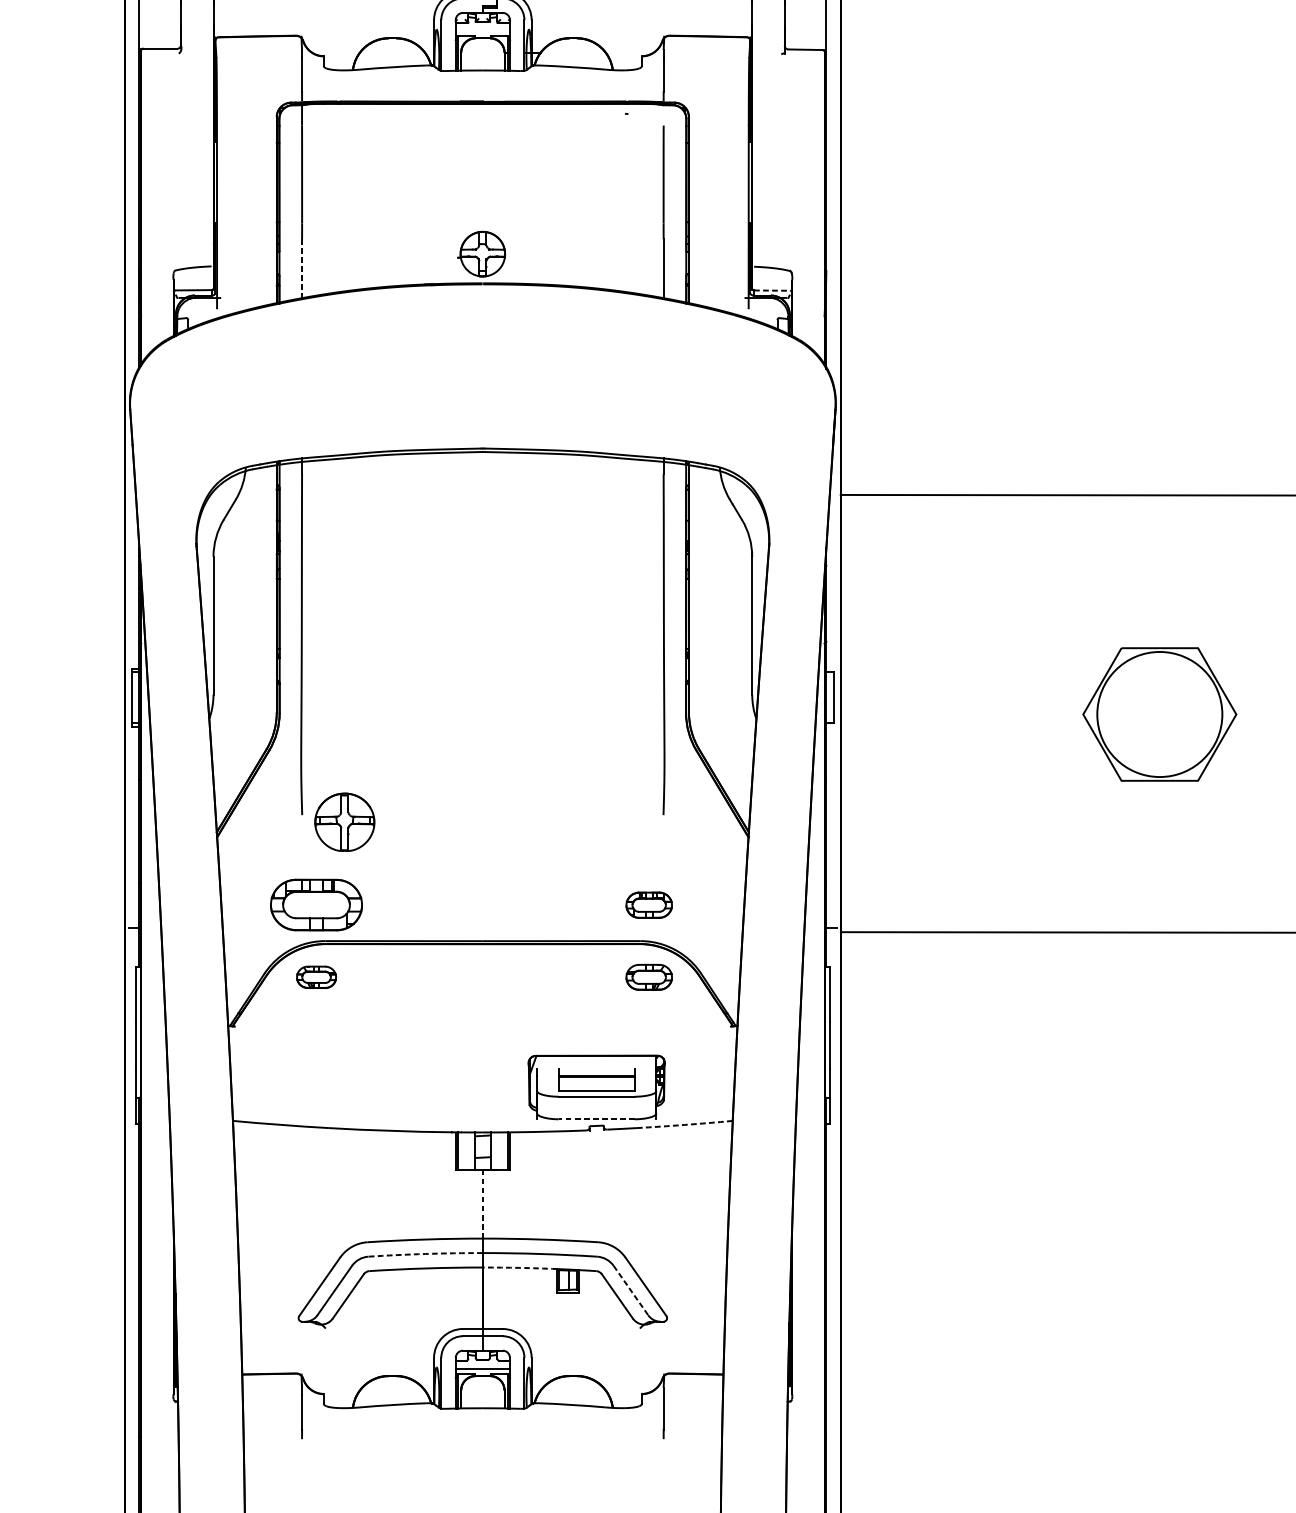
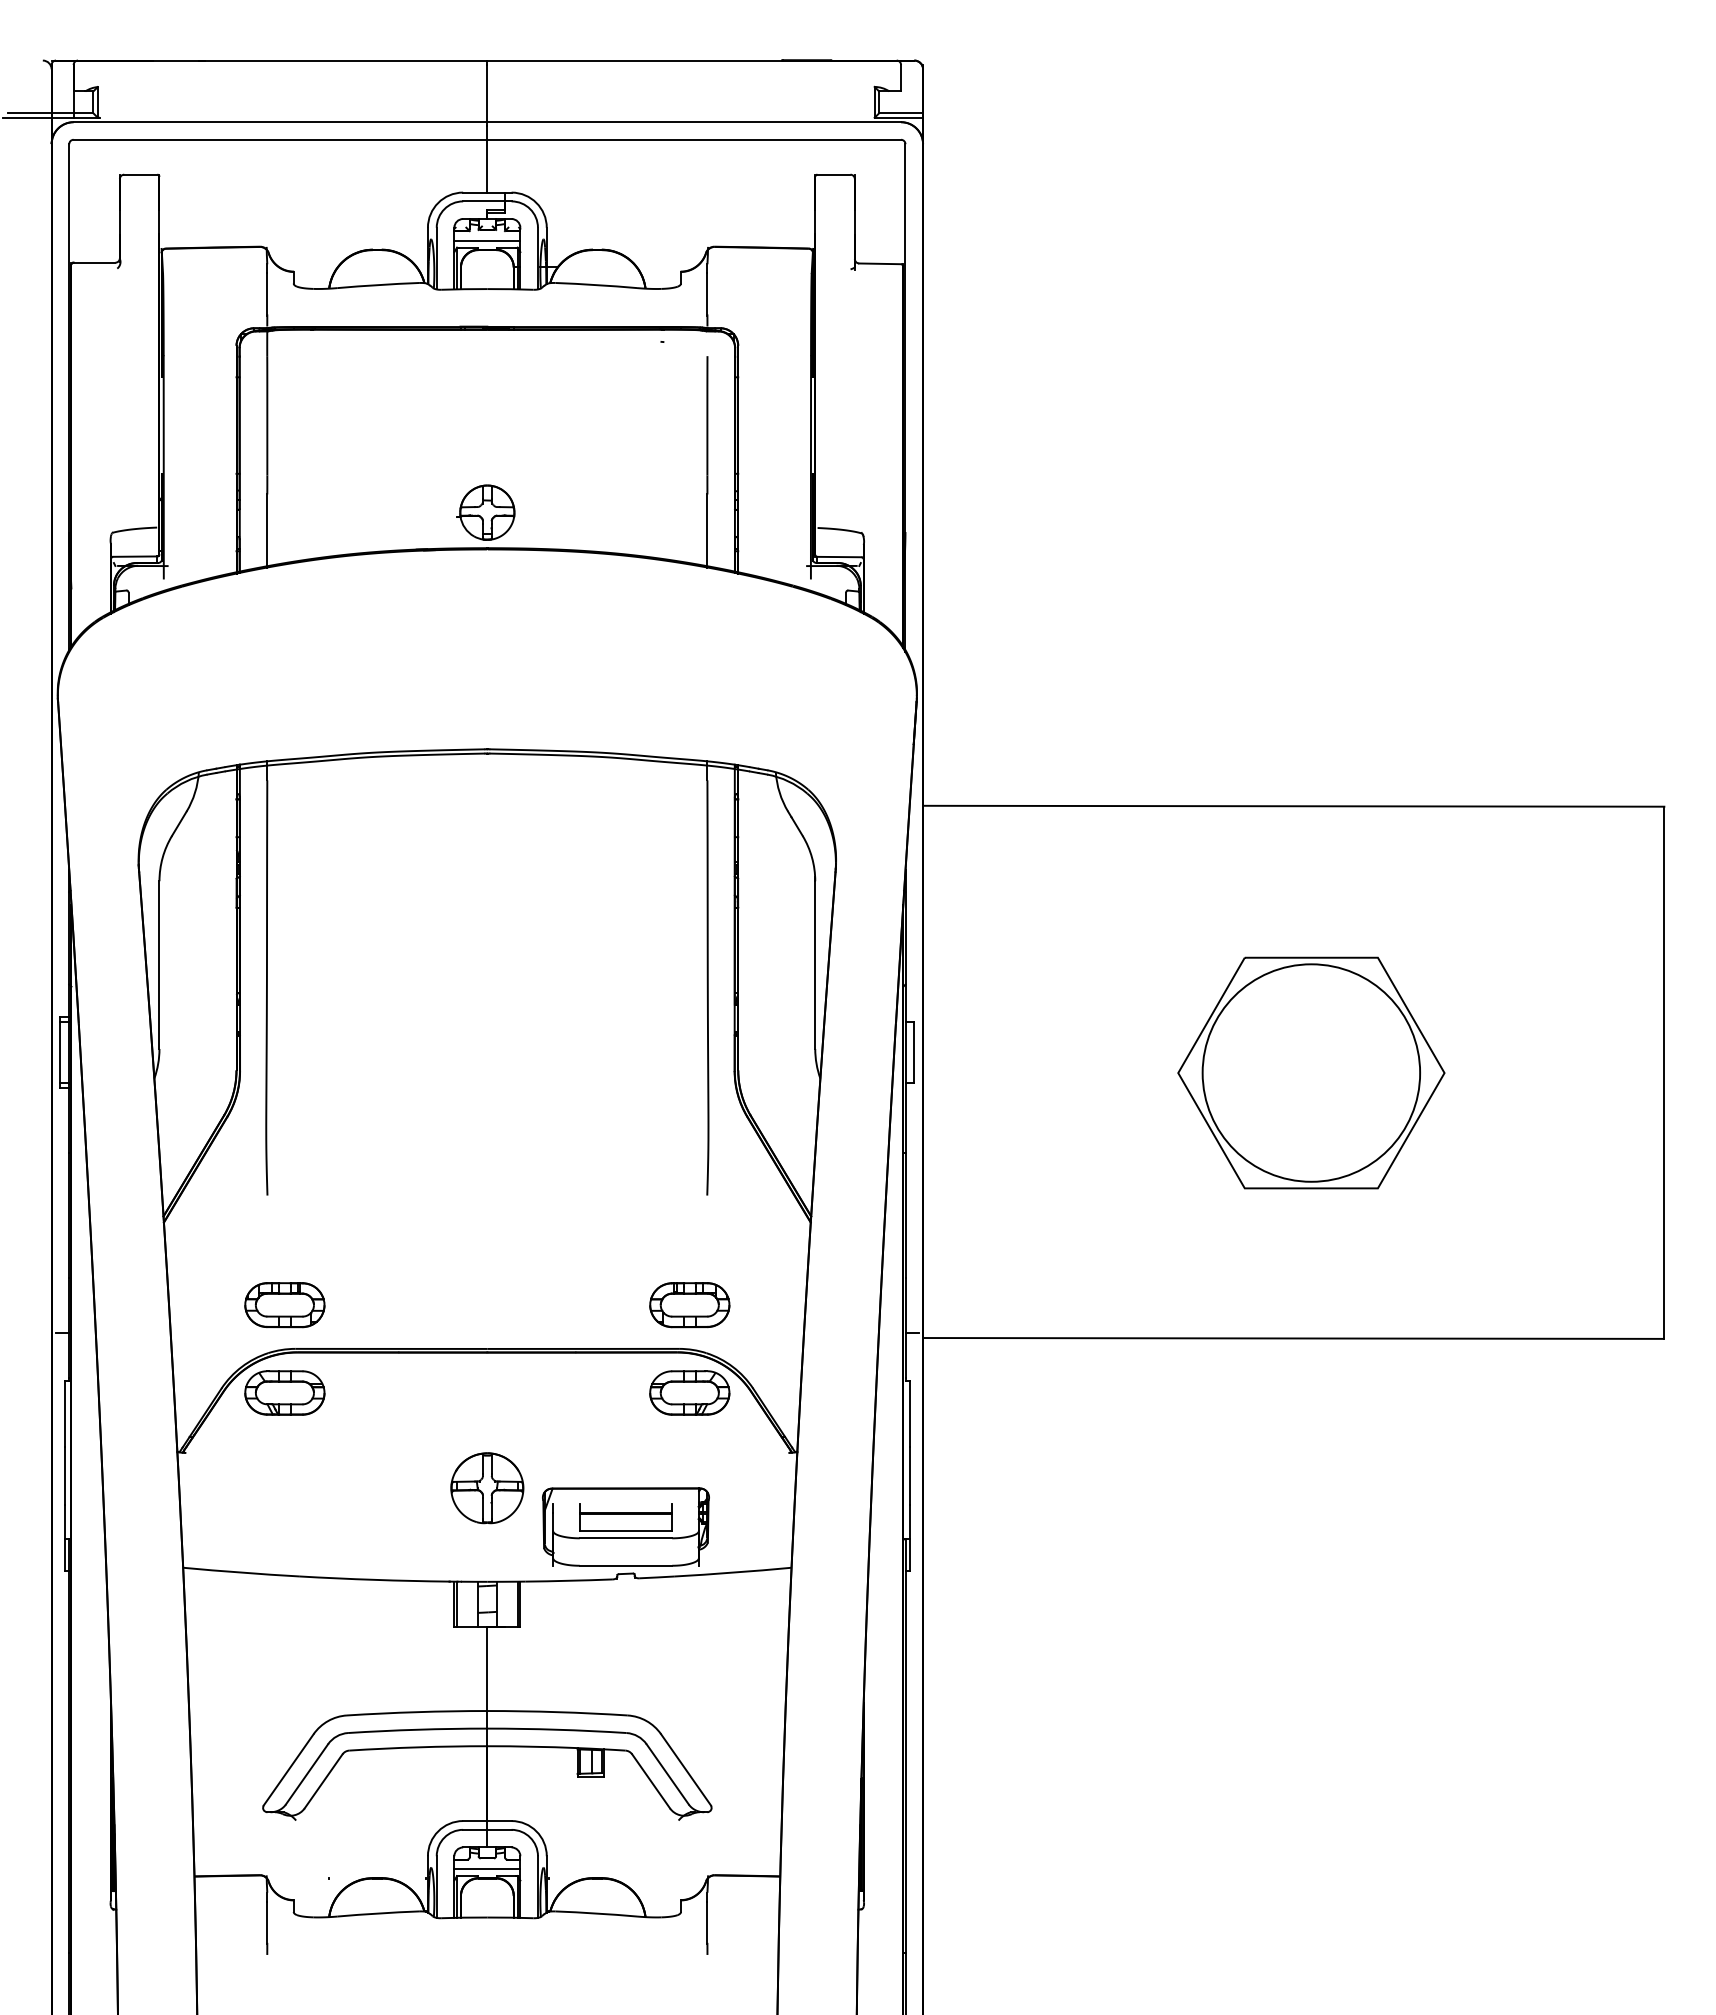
line: (482, 31) -> (487, 241), added
line: (302, 268) -> (267, 530), dashed -> solid
line: (772, 290) -> (839, 557), dashed -> solid
part: (1159, 714) -> (1311, 1072), size x1.43
part: (344, 822) -> (487, 1488), moved
part: (316, 905) -> (284, 1305), size x0.71
part: (648, 905) -> (689, 1305), size x1.43
part: (316, 976) -> (284, 1392), size x1.67
part: (648, 976) -> (689, 1392), size x1.43
line: (596, 1119) -> (625, 1565), dashed -> solid
arc: (685, 1124) -> (733, 1572), dashed -> solid
line: (482, 1204) -> (487, 1669), dashed -> solid
arc: (425, 1253) -> (417, 1729), dashed -> solid
arc: (519, 1267) -> (532, 1746), dashed -> solid
line: (630, 1290) -> (667, 1774), dashed -> solid

